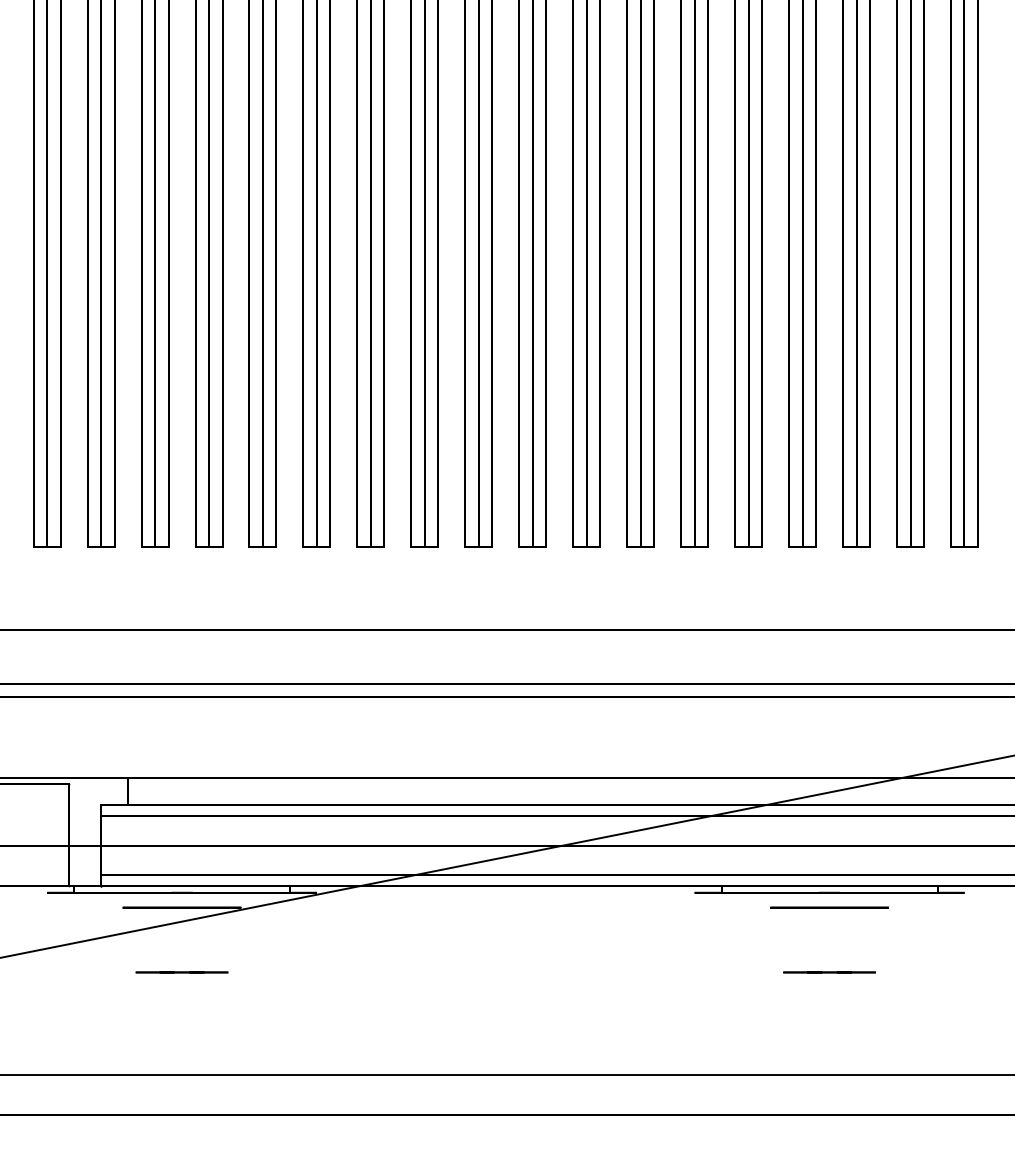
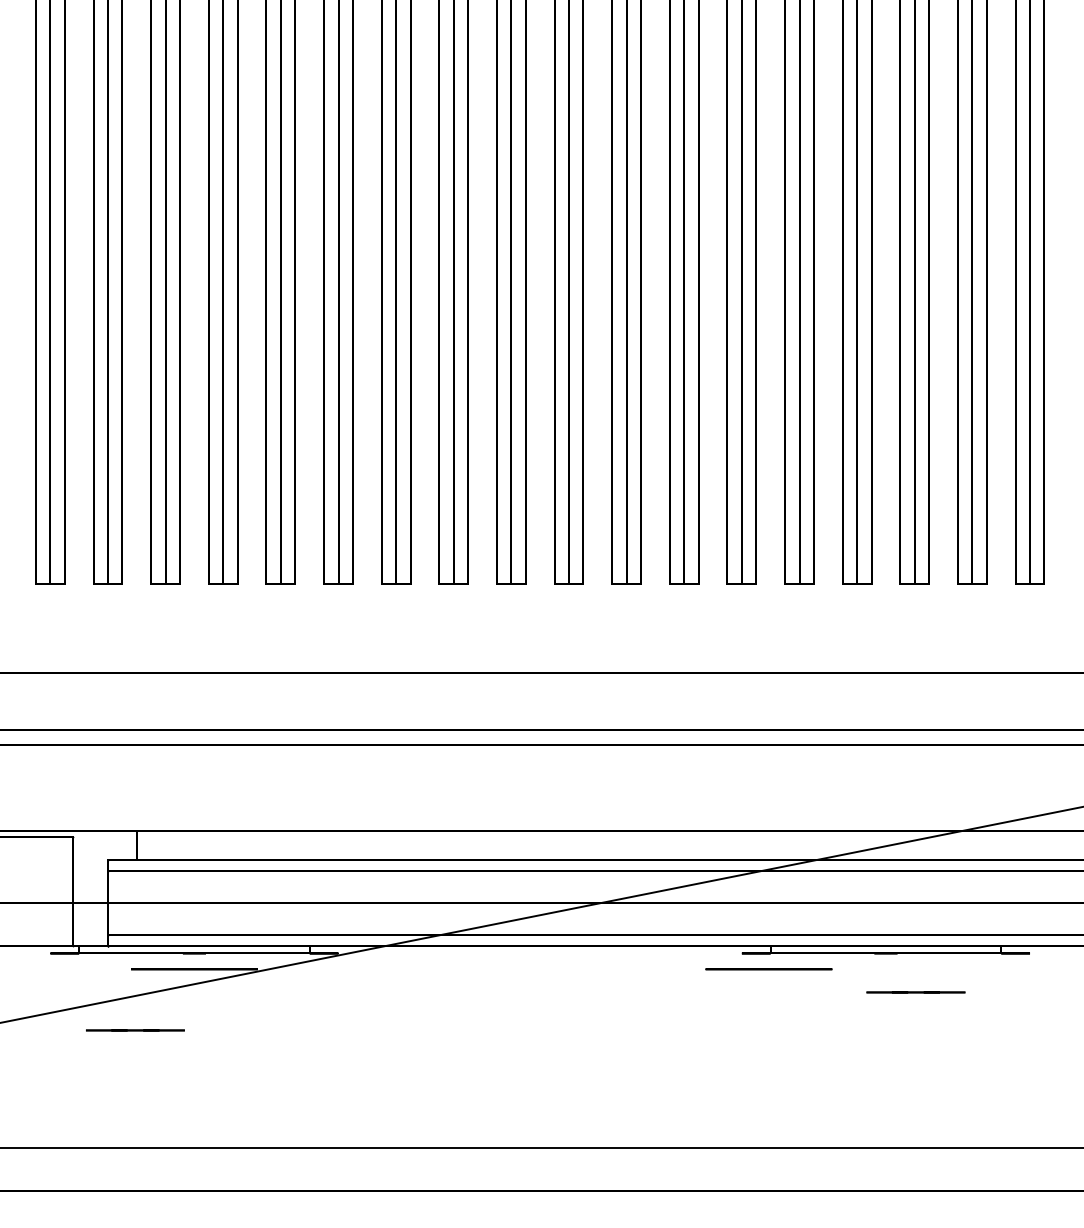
circle: (829, 907) -> (768, 969), moved
line: (182, 972) -> (135, 1030), moved
line: (829, 972) -> (915, 992), moved

